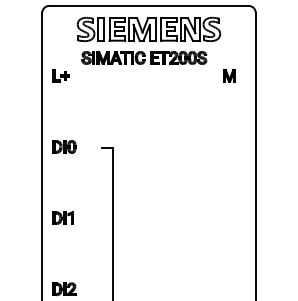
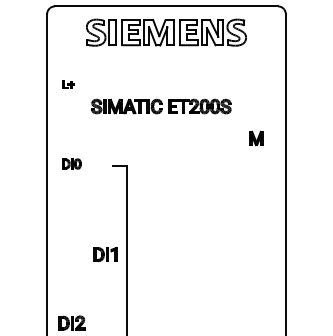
part: (144, 57) -> (161, 106), moved
part: (61, 75) -> (68, 84), size x0.6
part: (229, 75) -> (256, 138), moved
part: (64, 146) -> (71, 163), size x0.7
part: (63, 218) -> (105, 254), moved

